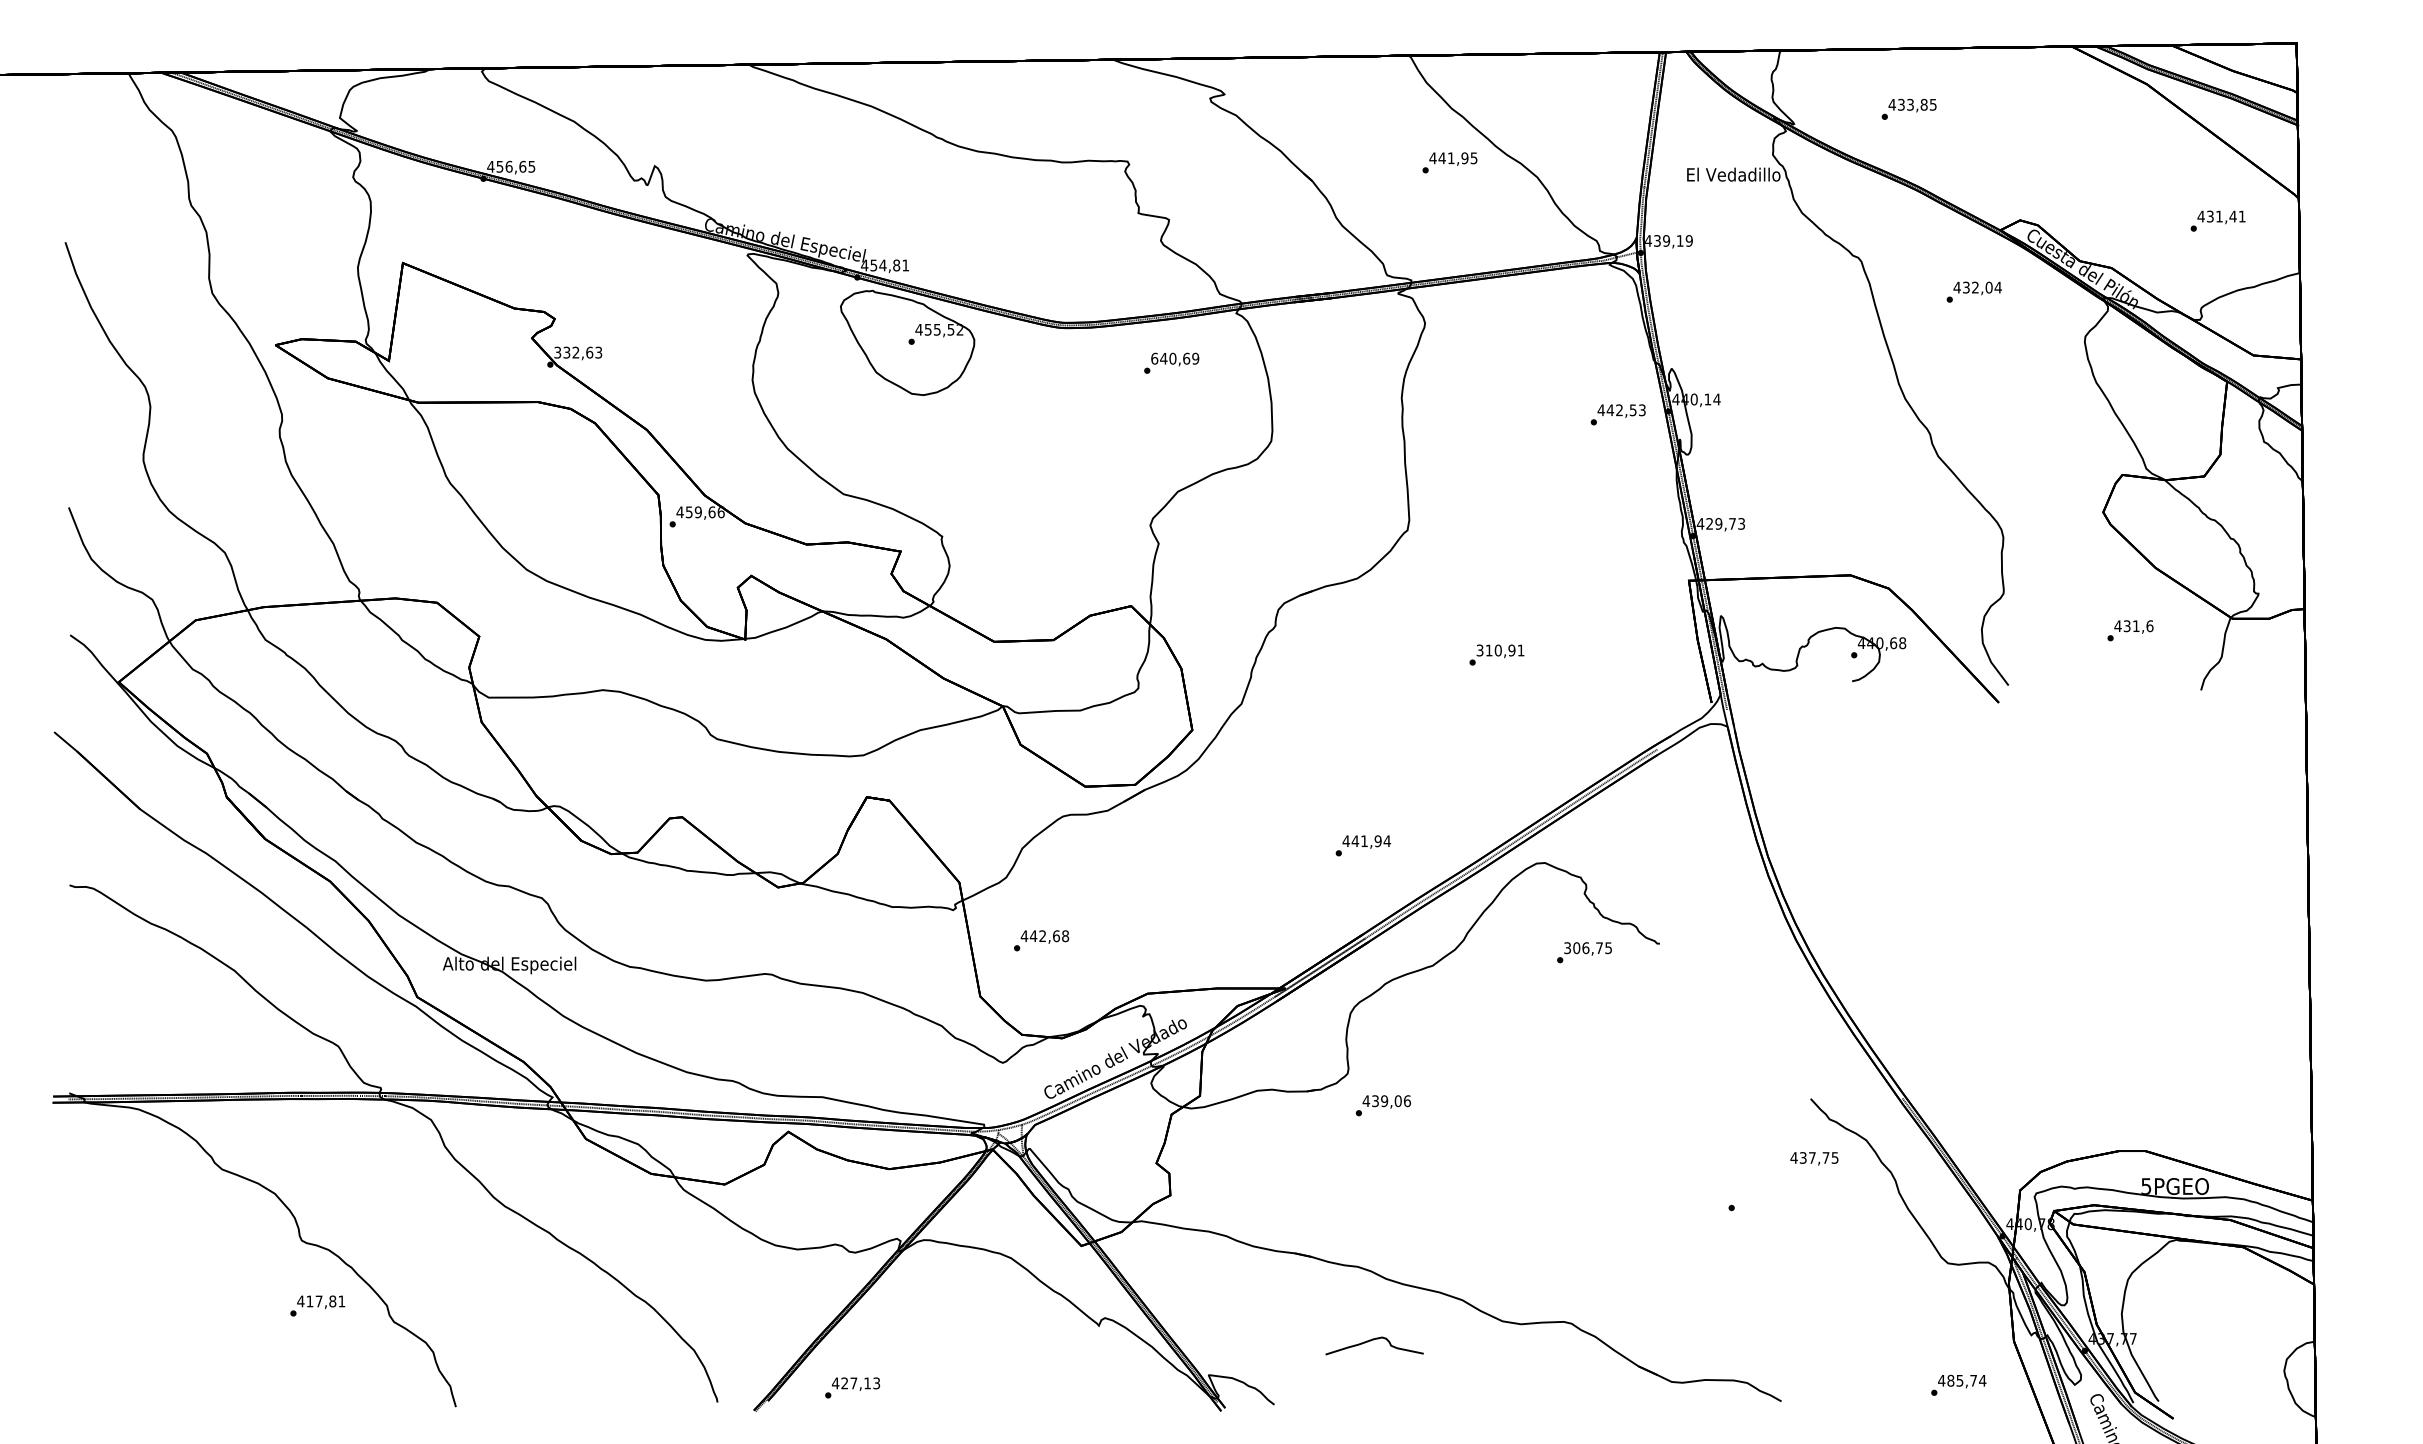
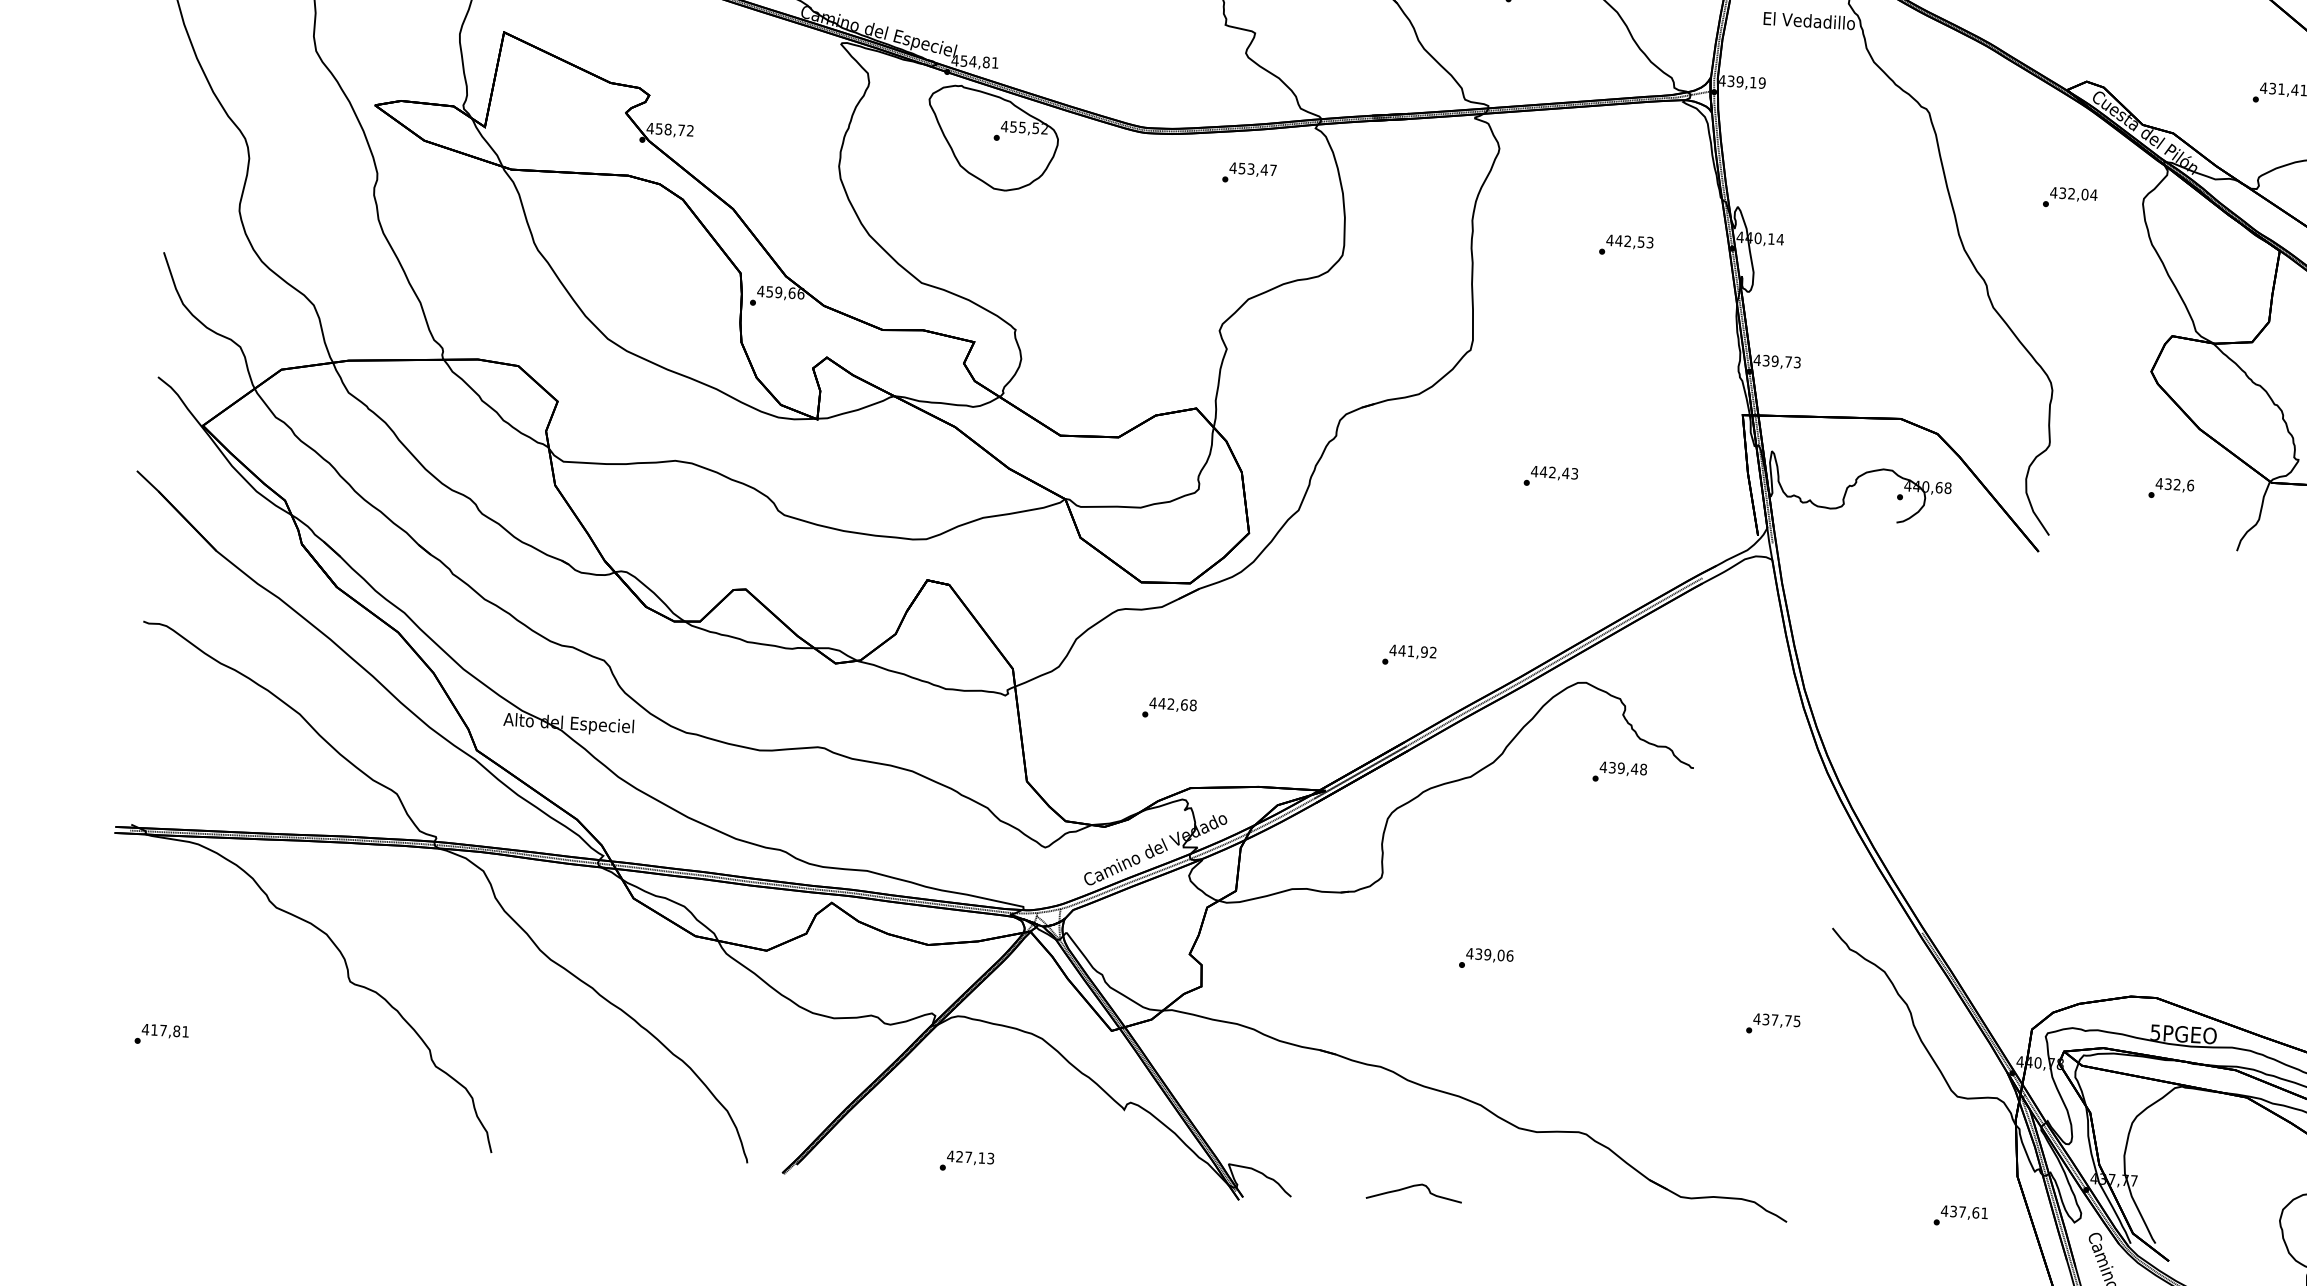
text: (1973, 291) -> (2069, 197), moved
text: (578, 352) -> (670, 129), 332,63 -> 458,72
text: (1175, 358) -> (1253, 169), 640,69 -> 453,47
text: (1617, 414) -> (1625, 245), moved
text: (1709, 523) -> (1766, 360), 429,73 -> 439,73
text: (2135, 625) -> (2176, 484), 431,6 -> 432,6
text: (1500, 650) -> (1554, 472), 310,91 -> 442,43
text: (1387, 840) -> (1433, 651), 441,94 -> 441,92
text: (1041, 940) -> (1169, 708), moved
text: (1587, 948) -> (1622, 768), 306,75 -> 439,48
text: (1382, 1105) -> (1485, 958), moved
text: (1814, 1158) -> (1776, 1020), moved
text: (317, 1305) -> (161, 1034), moved
part: (1374, 1345) -> (1414, 1191), moved
text: (1966, 1380) -> (1968, 1212), 485,74 -> 437,61
text: (852, 1387) -> (966, 1161), moved

